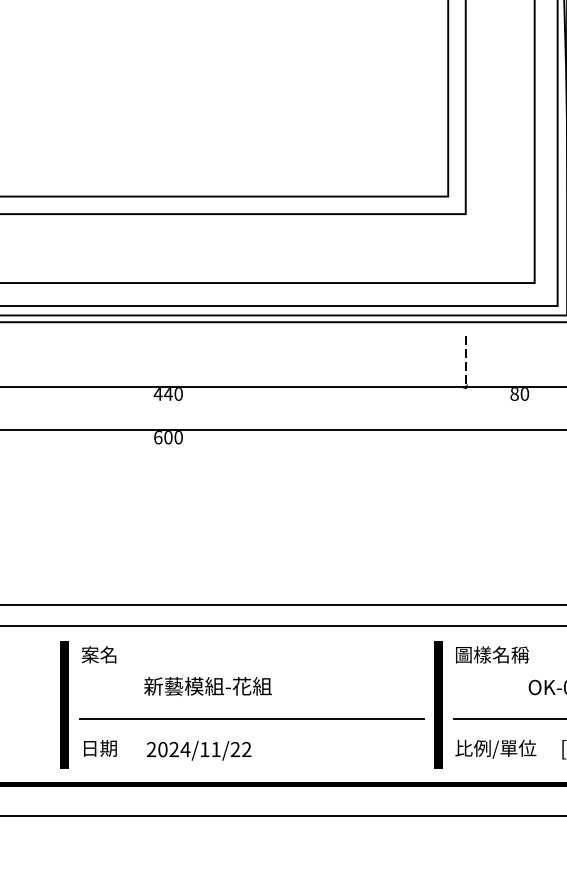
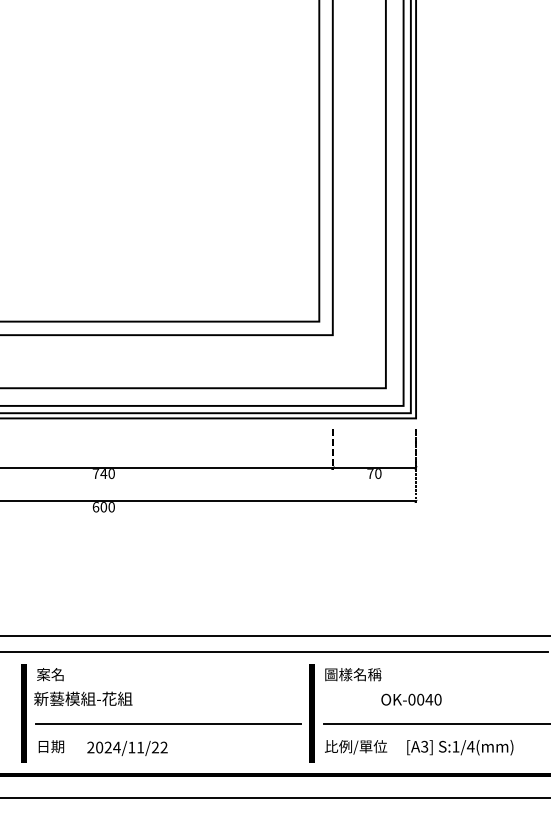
text: (157, 393) -> (95, 473), 440 -> 740
text: (514, 395) -> (370, 474), 80 -> 70
text: (208, 685) -> (83, 698), moved

